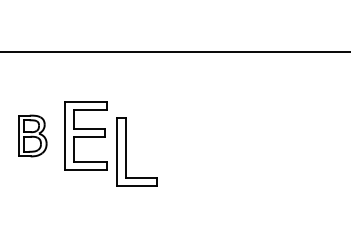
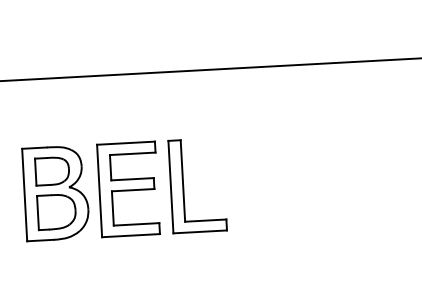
part: (32, 135) -> (55, 192), size x1.67
part: (126, 151) -> (183, 185), moved

